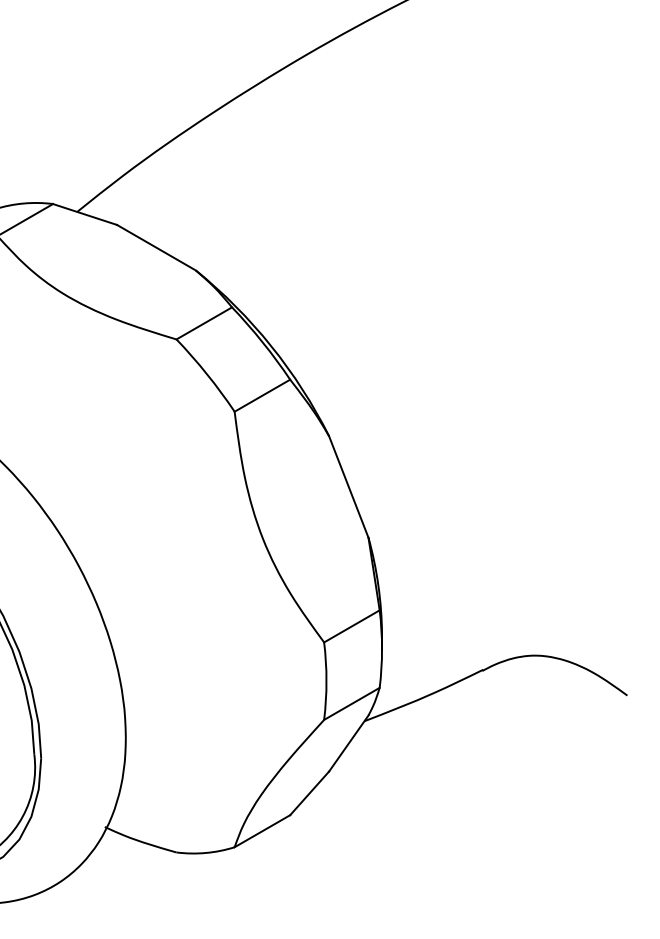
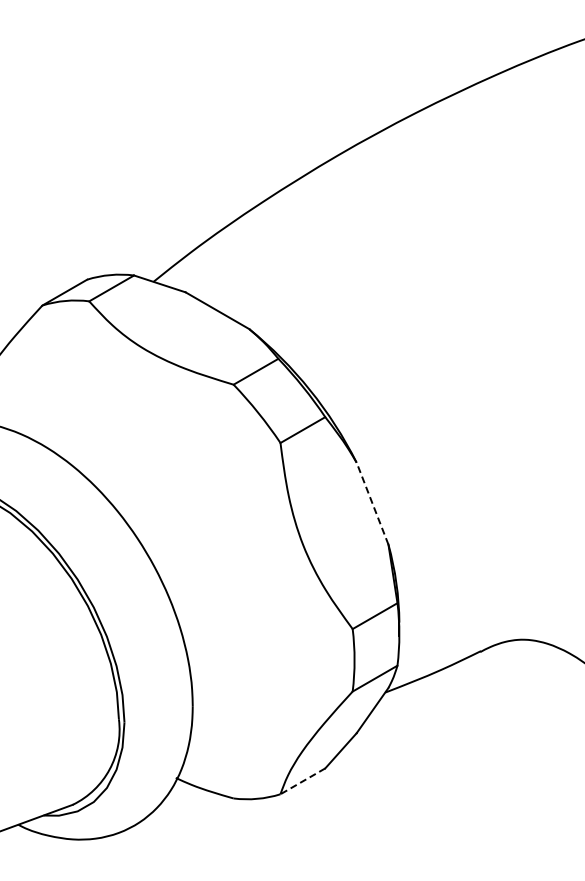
line: (348, 486) -> (372, 503), solid -> dashed
line: (261, 831) -> (302, 781), solid -> dashed

